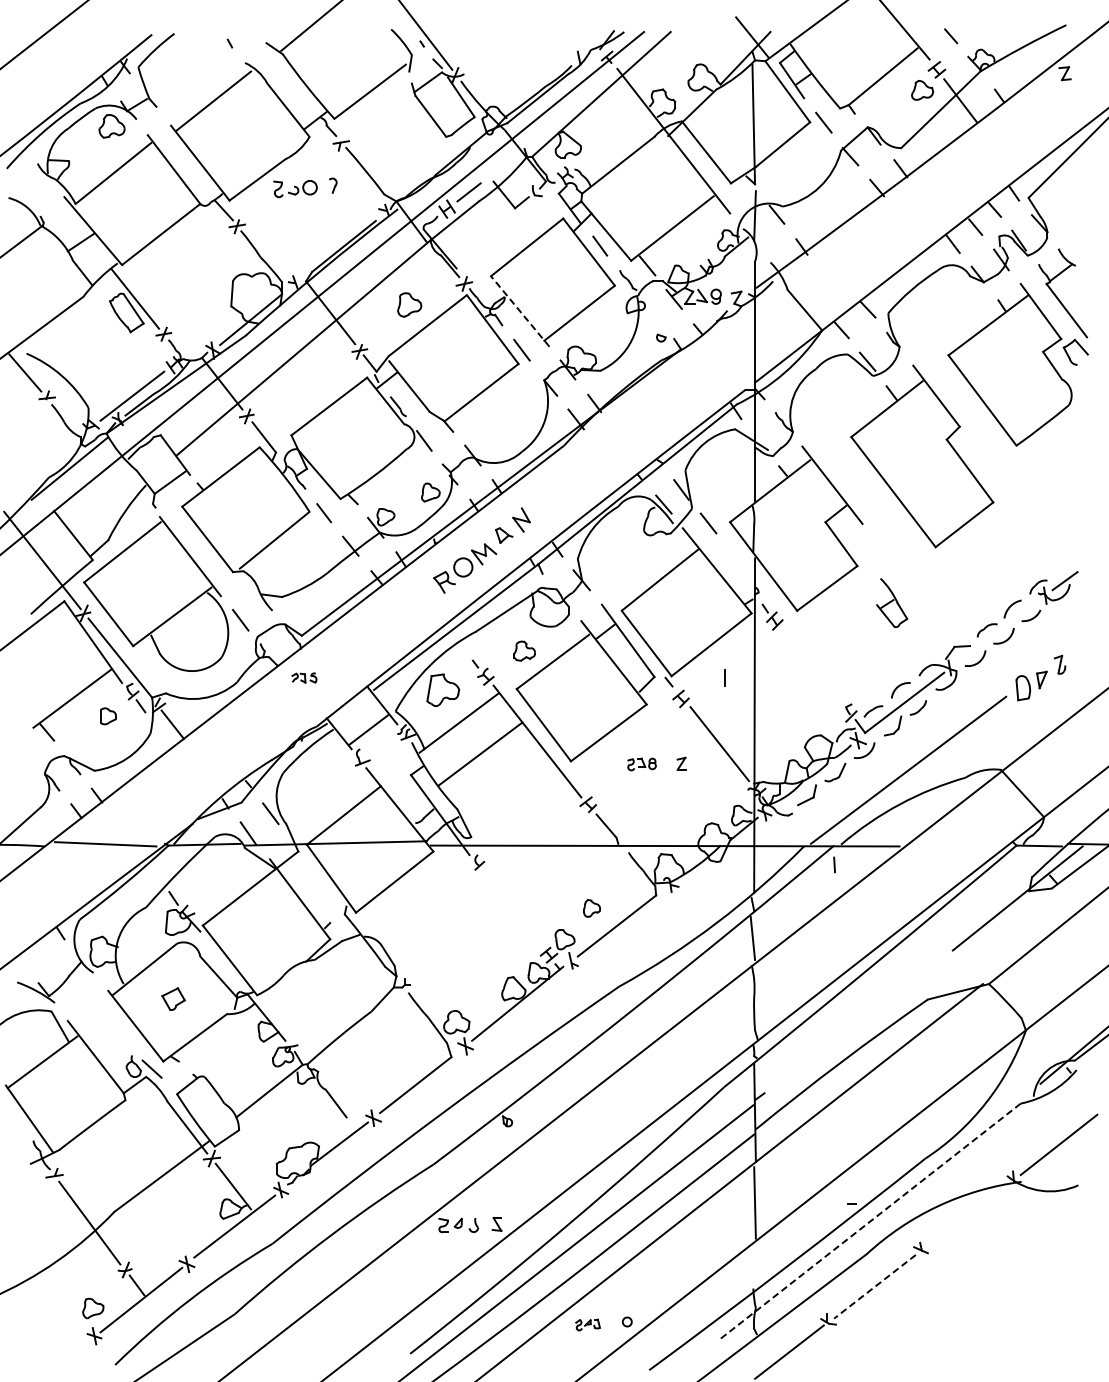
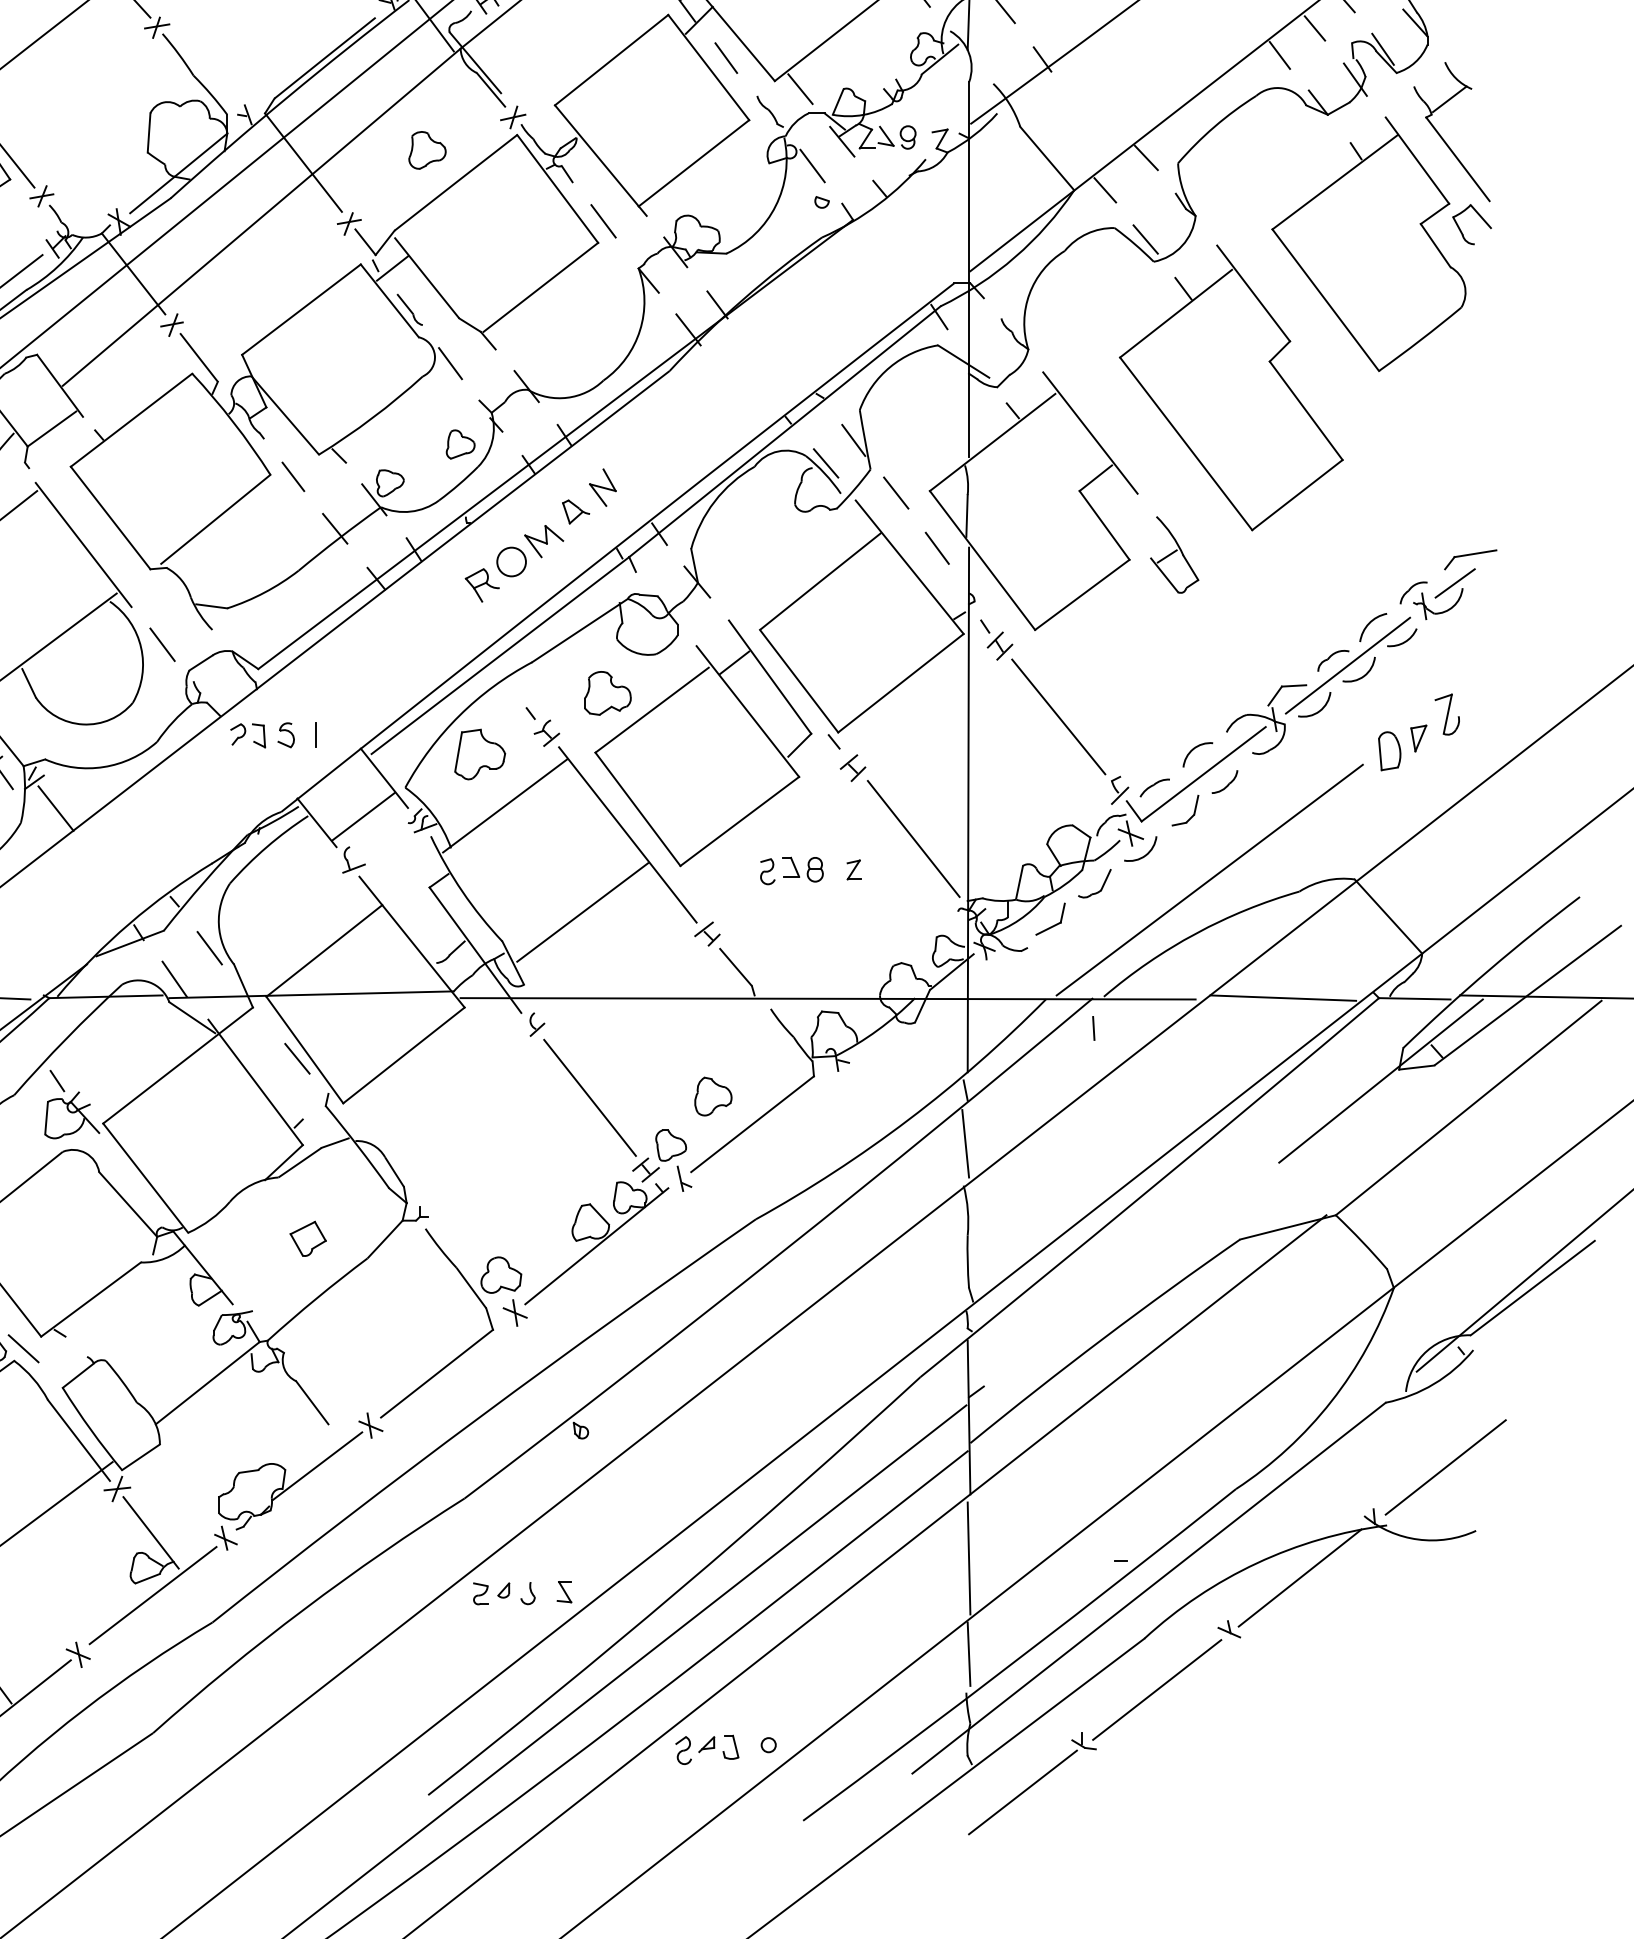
line: (520, 311) -> (601, 160), dashed -> solid
line: (655, 314) -> (812, 165), added
line: (734, 558) -> (936, 547), added
part: (1074, 566) -> (1469, 560), added
part: (892, 602) -> (1175, 554), moved
line: (996, 633) -> (1347, 665), added
part: (524, 650) -> (607, 692), size x1.43
part: (1059, 664) -> (1446, 714), size x1.43
line: (811, 665) -> (1057, 715), added
part: (304, 677) -> (262, 734), size x1.67
line: (724, 677) -> (315, 734), moved
line: (480, 753) -> (582, 911), moved
part: (641, 764) -> (791, 870), size x1.43
line: (954, 845) -> (1281, 997), added
line: (326, 883) -> (297, 1057), added
part: (591, 908) -> (712, 1096), size x1.43
line: (513, 909) -> (590, 1098), added
part: (173, 998) -> (308, 1237), moved
line: (966, 1215) -> (1300, 1578), added
line: (869, 1221) -> (1148, 1587), dashed -> solid
line: (754, 1263) -> (968, 1653), added
line: (875, 1286) -> (1157, 1689), dashed -> solid
part: (587, 1324) -> (706, 1749), size x1.67

